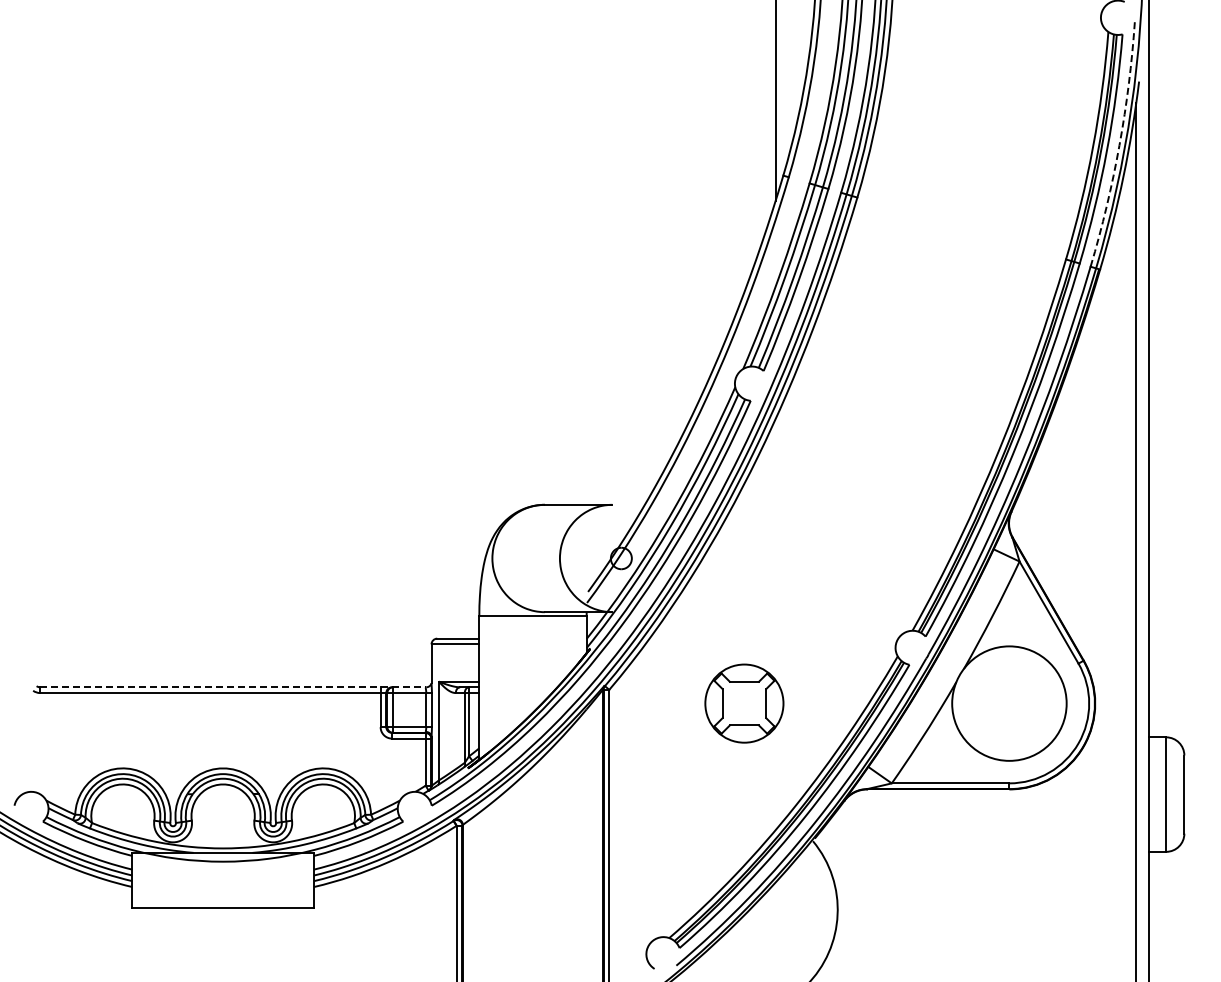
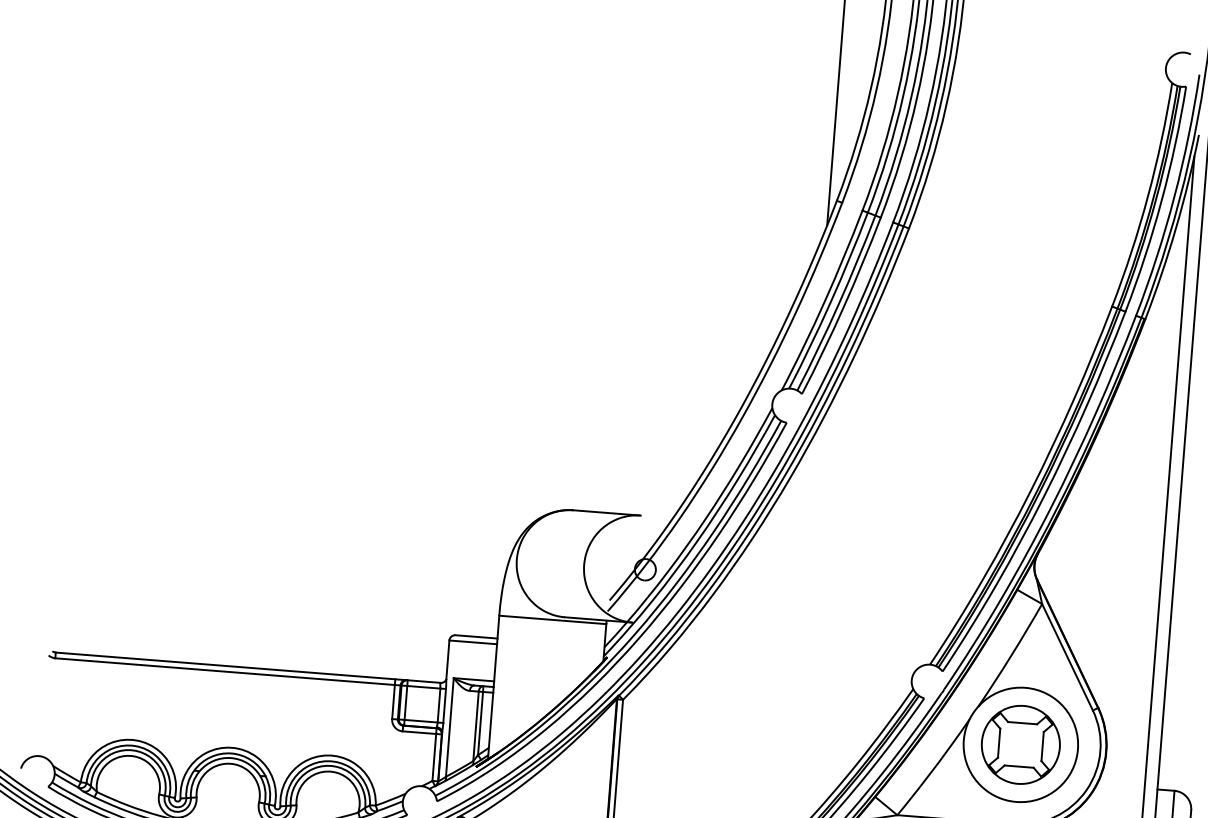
arc: (1119, 145) -> (1174, 197), dashed -> solid
line: (233, 687) -> (248, 667), dashed -> solid
part: (744, 703) -> (1020, 744), moved

